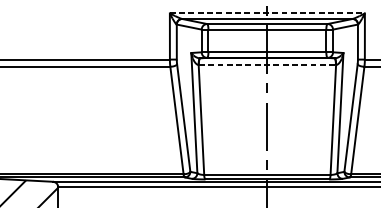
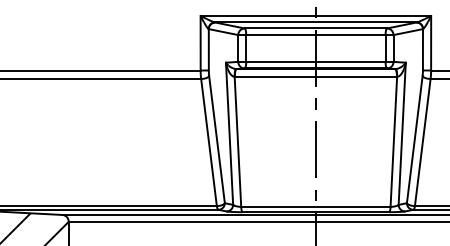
line: (267, 13) -> (316, 15), dashed -> solid
line: (267, 64) -> (315, 76), dashed -> solid

